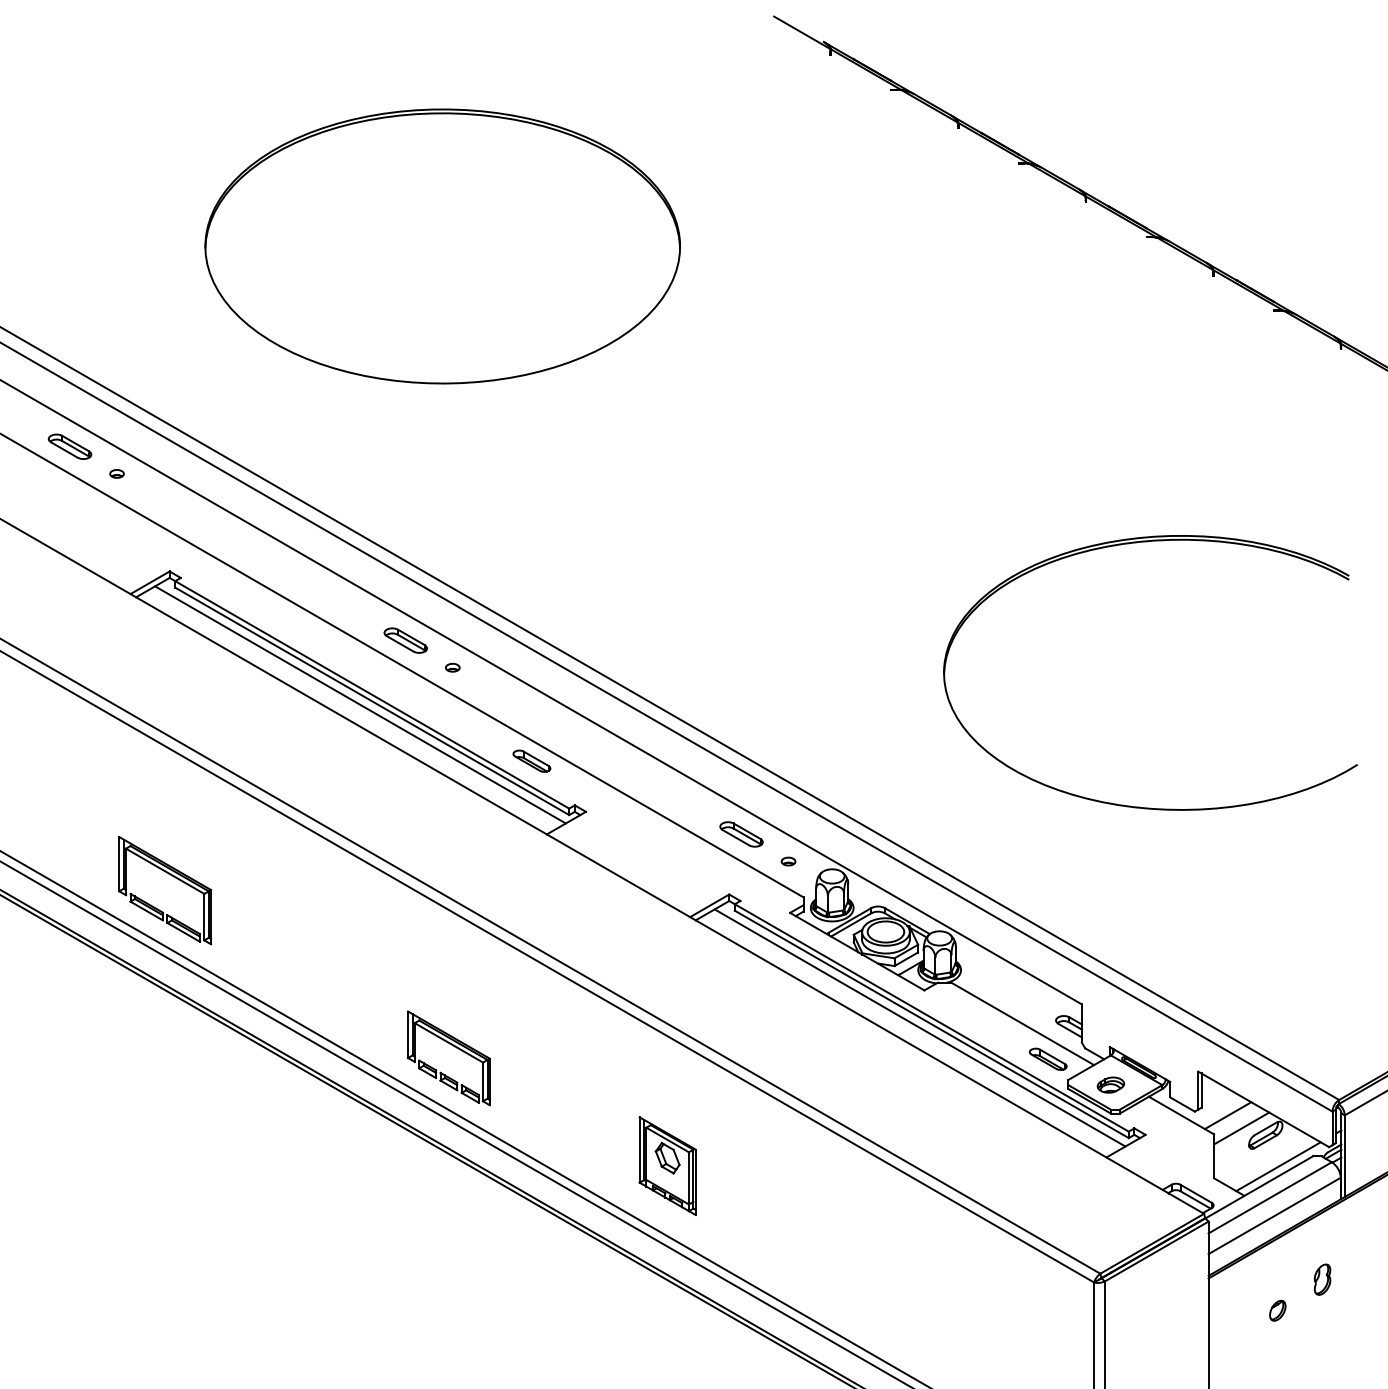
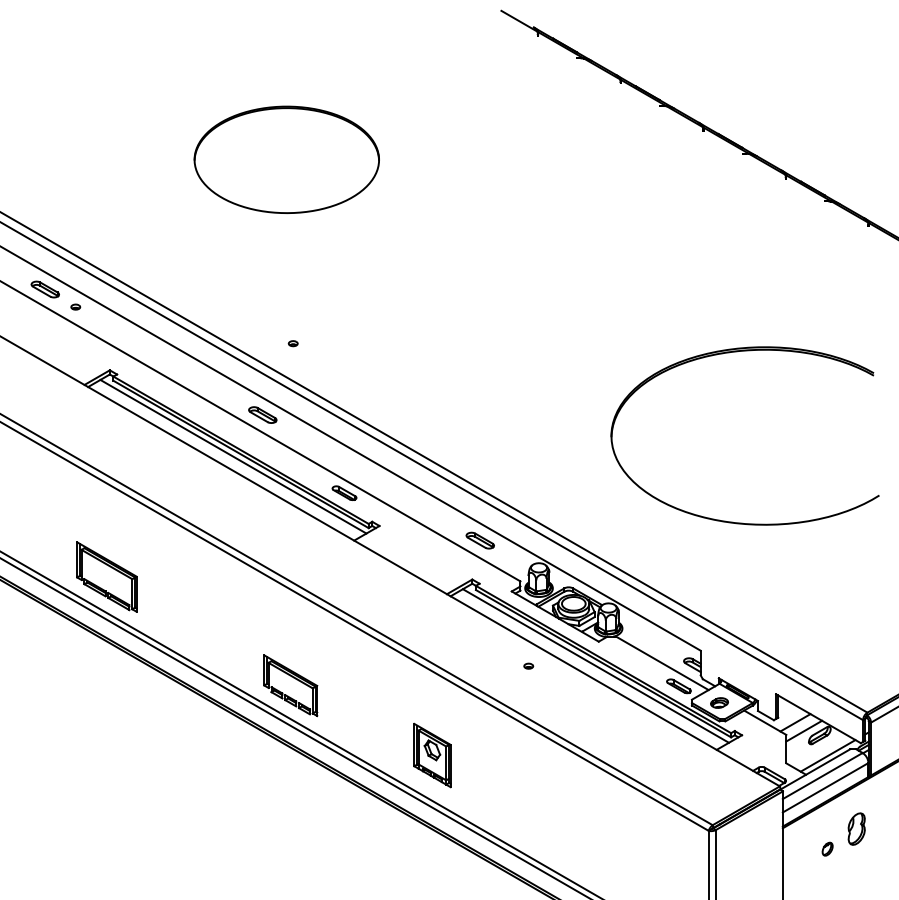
part: (442, 246) -> (286, 159), size x0.6
part: (451, 667) -> (292, 343), moved
part: (788, 860) -> (528, 665), moved
part: (1322, 1278) -> (856, 828), size x1.6

